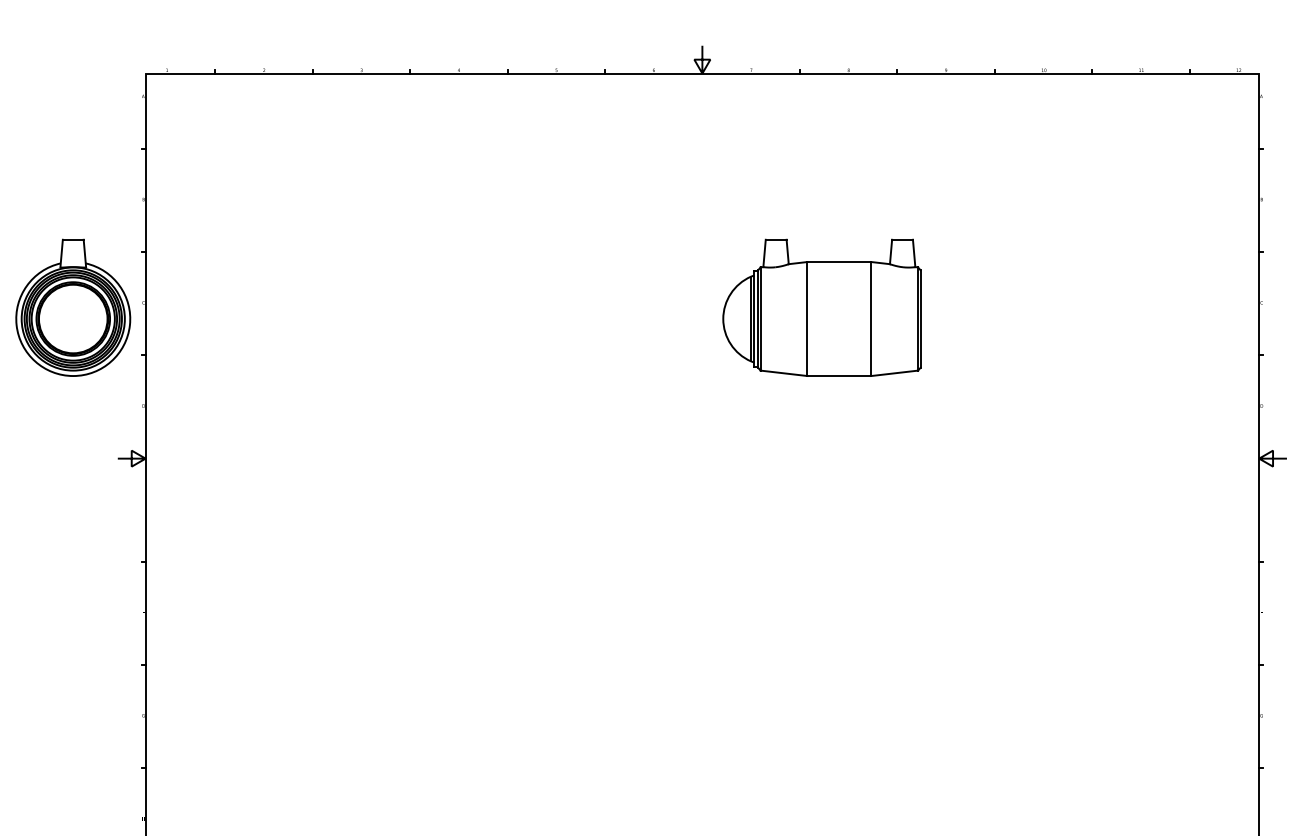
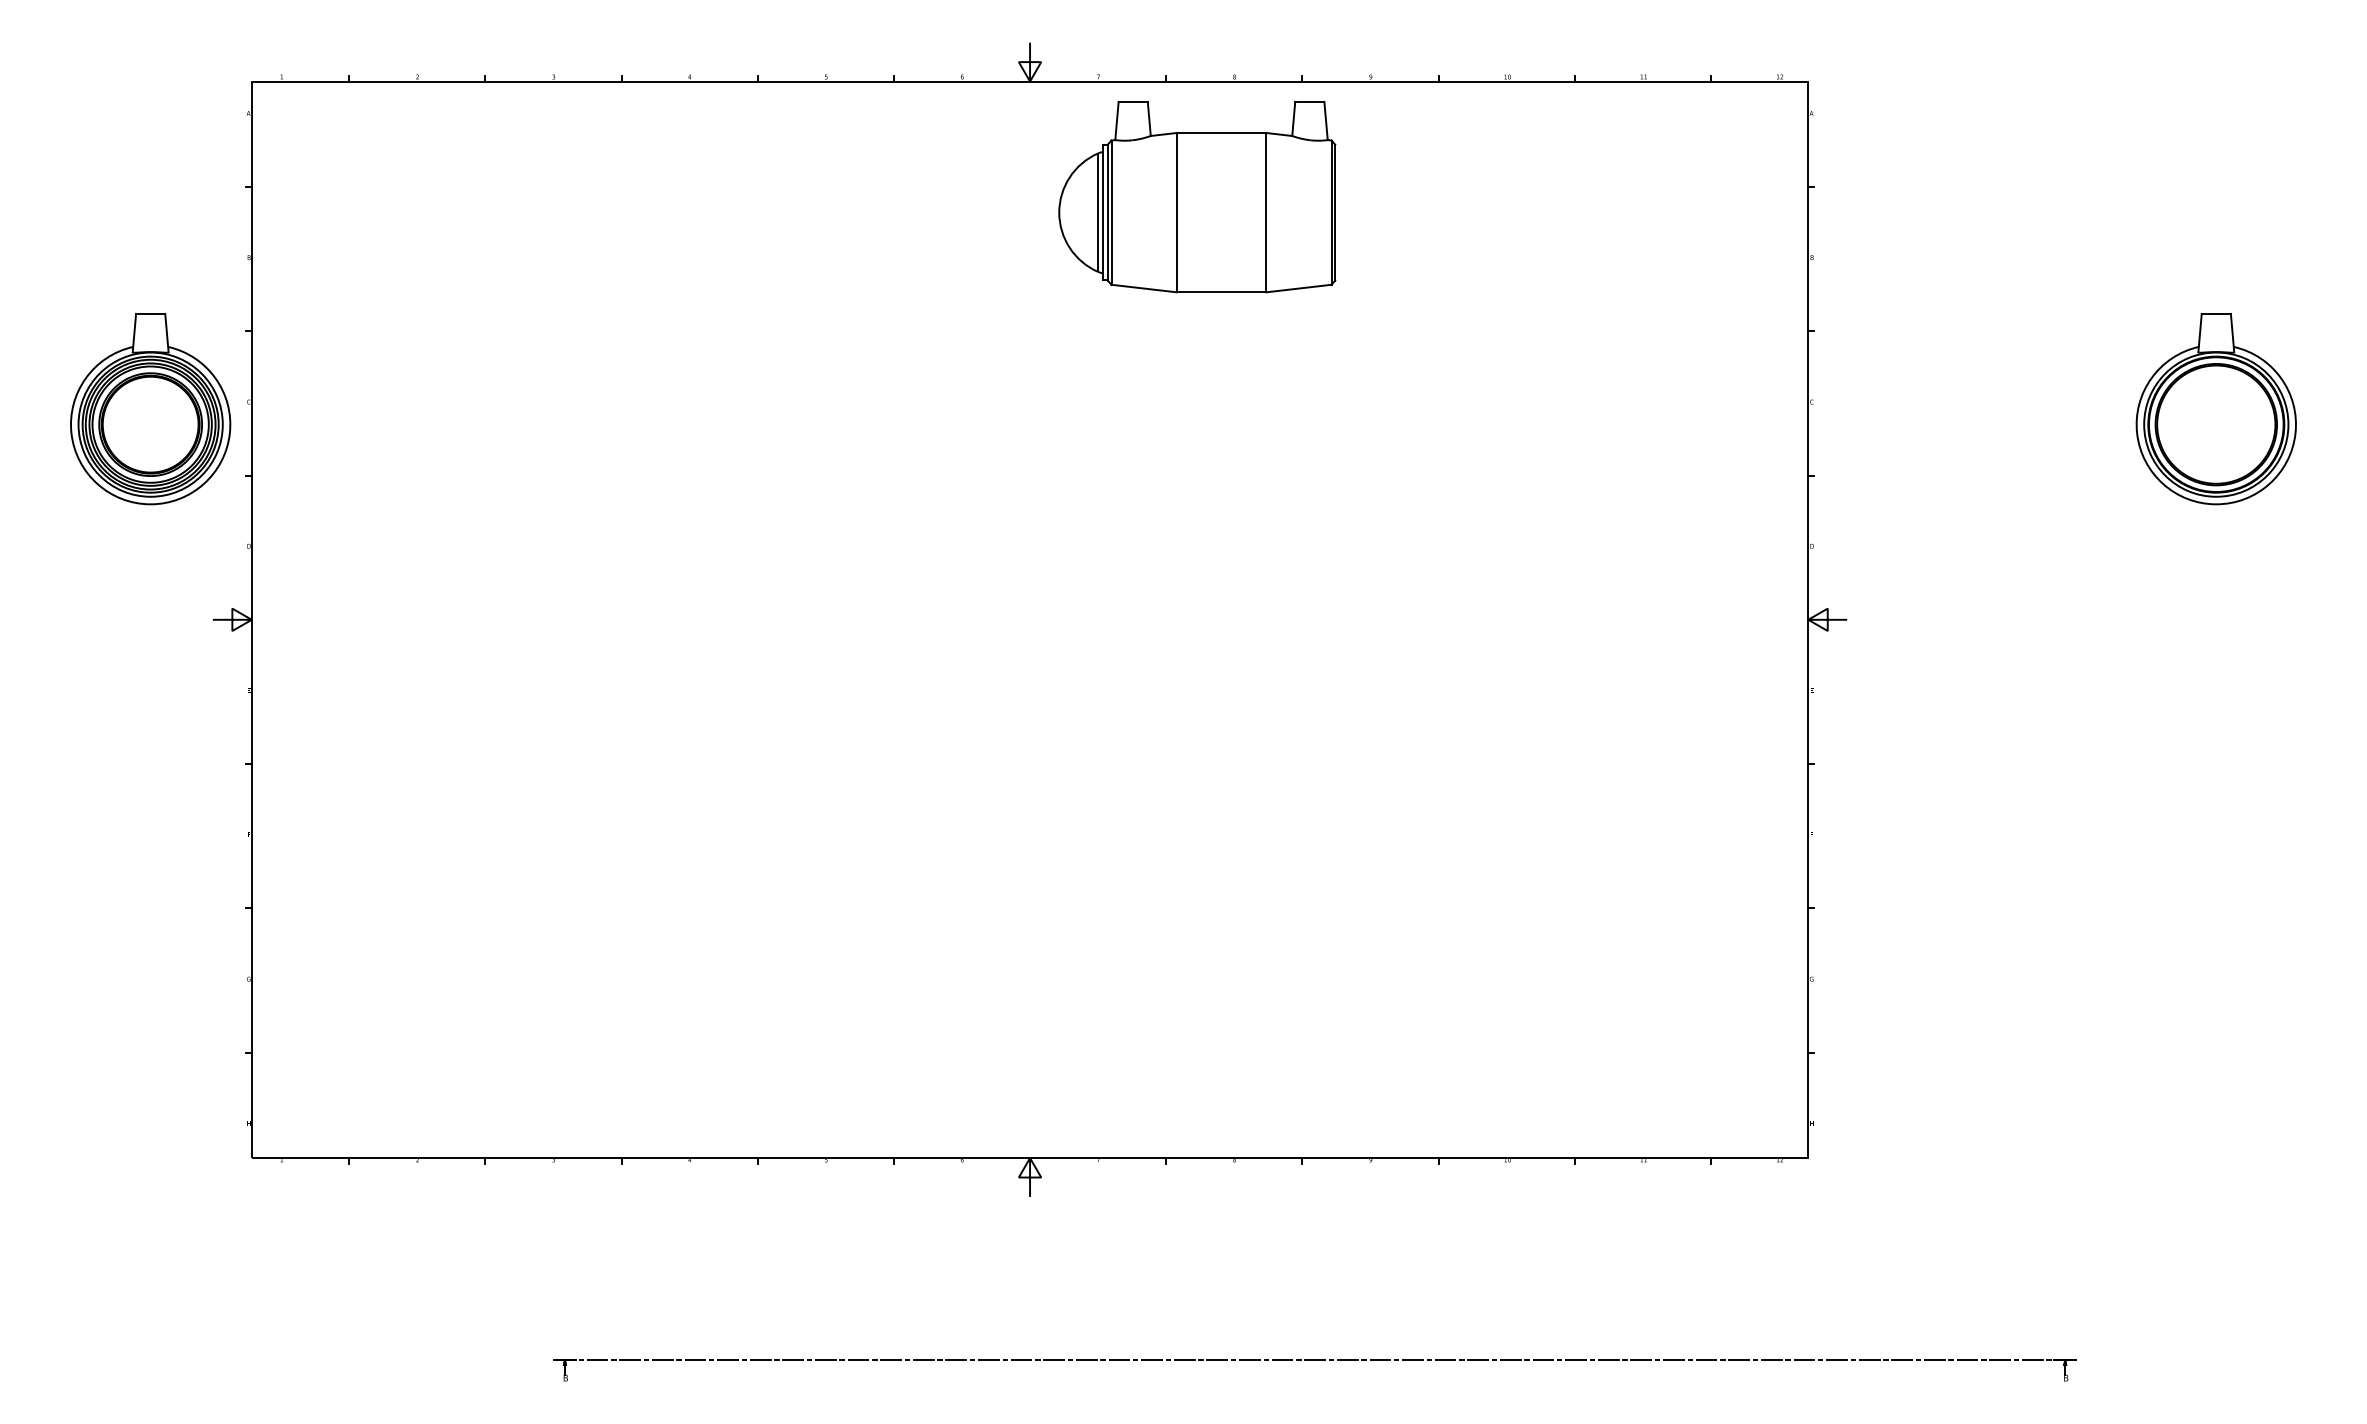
part: (822, 308) -> (1197, 197), moved

